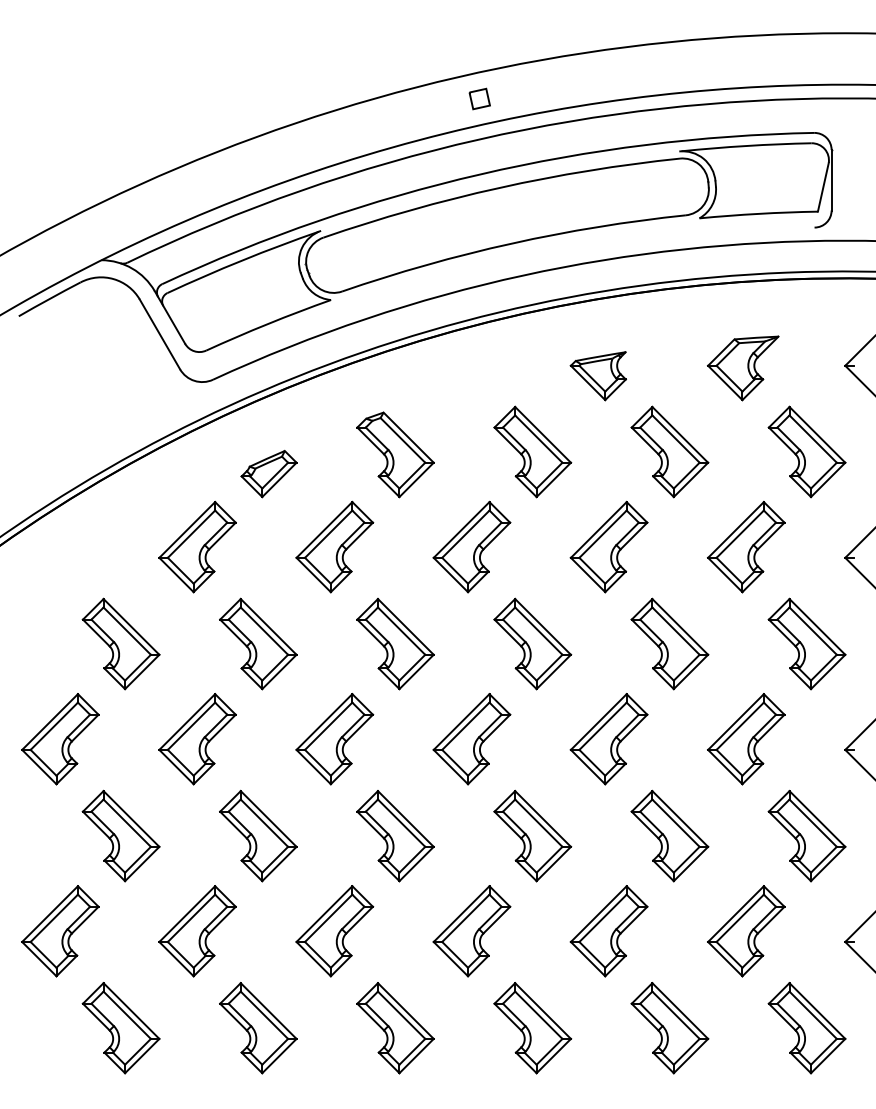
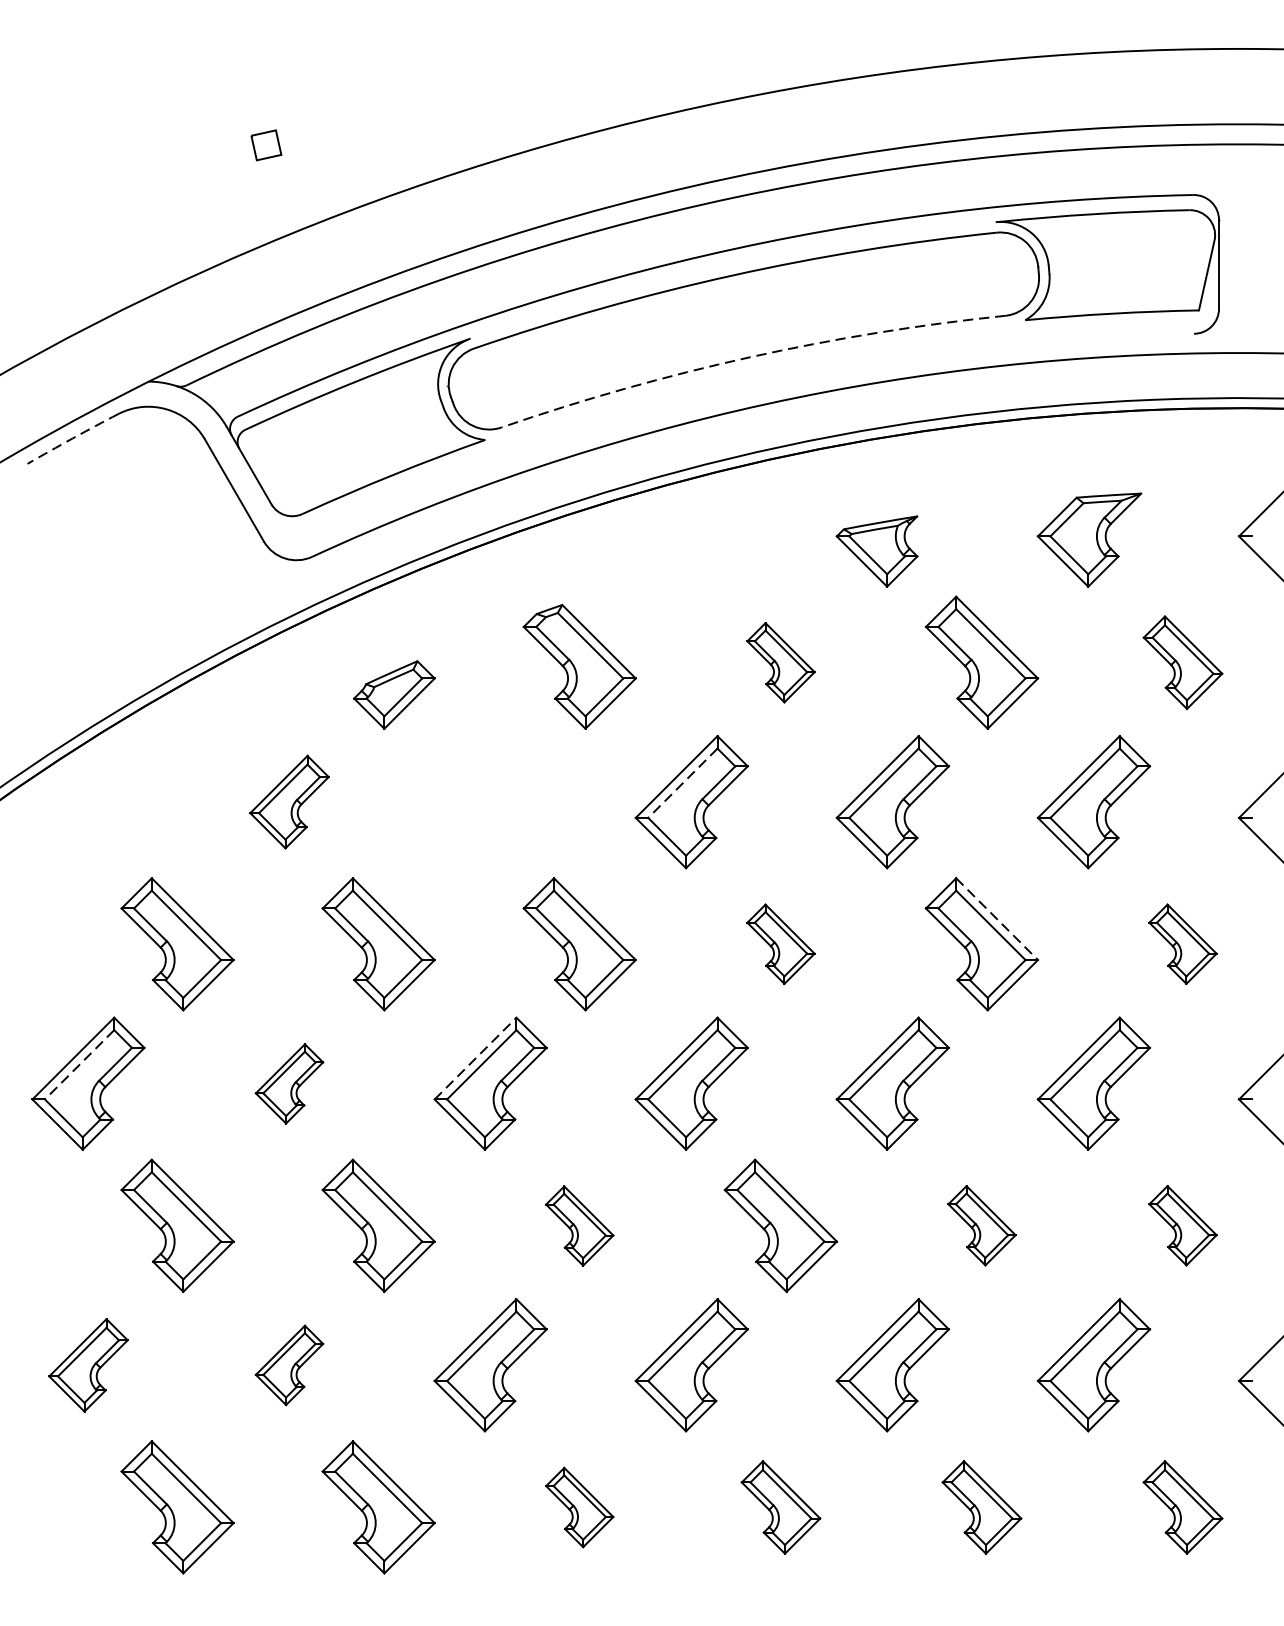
part: (479, 98) -> (265, 144), moved
arc: (511, 243) -> (749, 357), solid -> dashed
arc: (49, 299) -> (72, 439), solid -> dashed
part: (532, 451) -> (780, 662), size x0.6
part: (806, 451) -> (1182, 662), size x0.7
line: (465, 534) -> (682, 783), solid -> dashed
part: (197, 546) -> (289, 801), size x0.7
part: (334, 546) -> (490, 801), removed
line: (680, 627) -> (997, 920), solid -> dashed
part: (532, 643) -> (780, 943), size x0.6
part: (806, 643) -> (1182, 943), size x0.6
line: (324, 721) -> (475, 1057), solid -> dashed
line: (53, 726) -> (78, 1065), solid -> dashed
part: (197, 739) -> (289, 1084), size x0.6
part: (669, 835) -> (981, 1224), size x0.6
part: (806, 835) -> (1182, 1224), size x0.6
part: (395, 836) -> (579, 1226), size x0.6
part: (60, 931) -> (88, 1365), size x0.7
part: (197, 931) -> (289, 1365), size x0.6
part: (395, 1028) -> (579, 1507), size x0.6
part: (532, 1028) -> (780, 1507), size x0.7
part: (669, 1028) -> (981, 1507), size x0.7
part: (806, 1028) -> (1182, 1507), size x0.7

